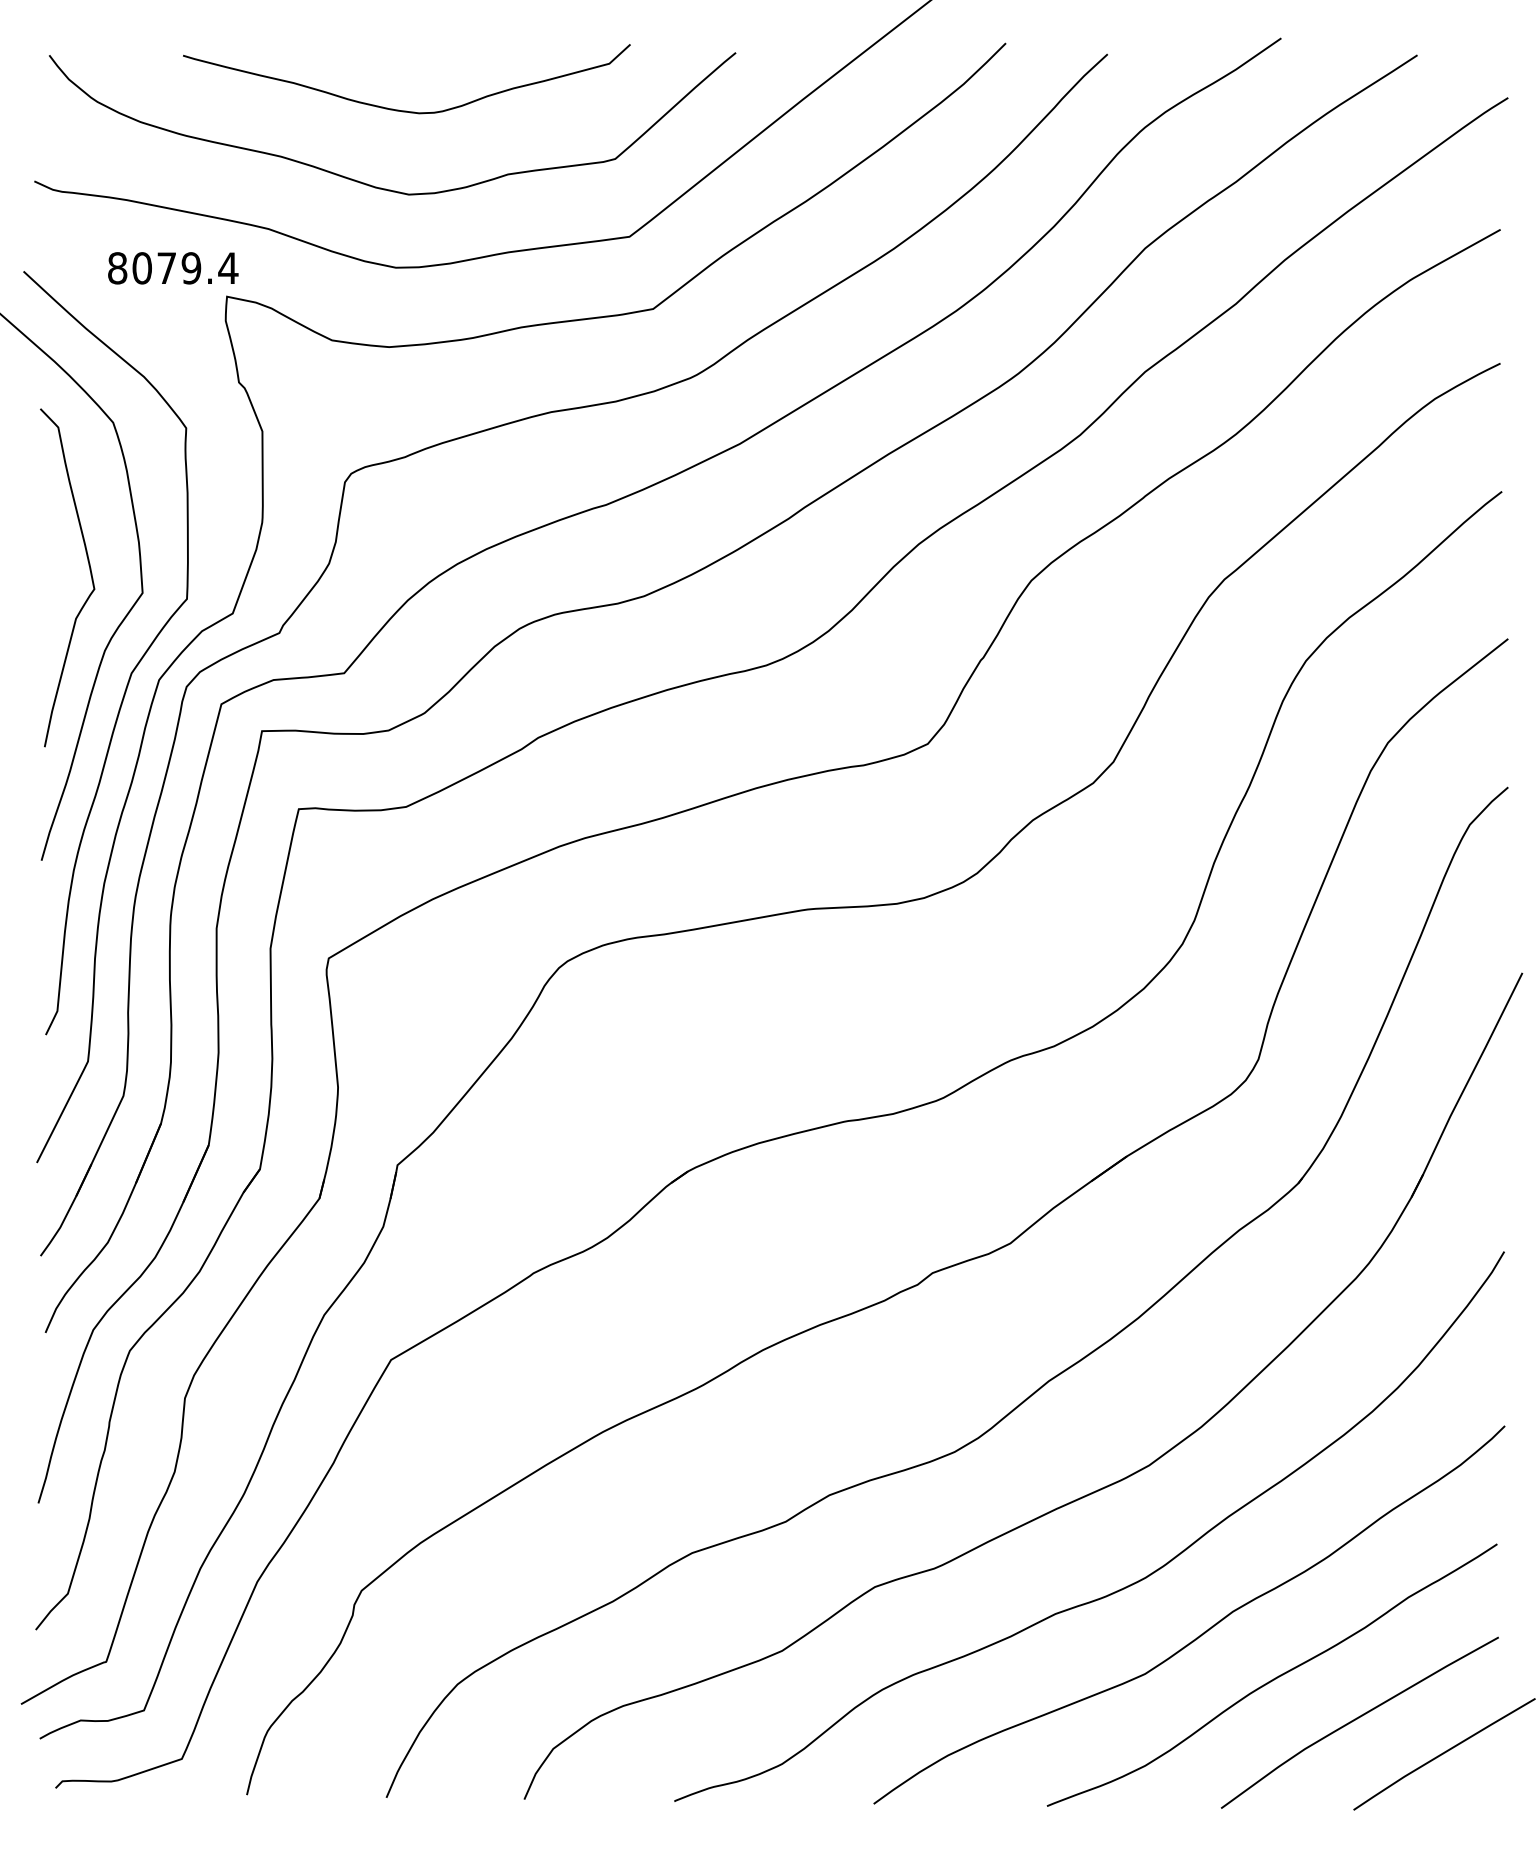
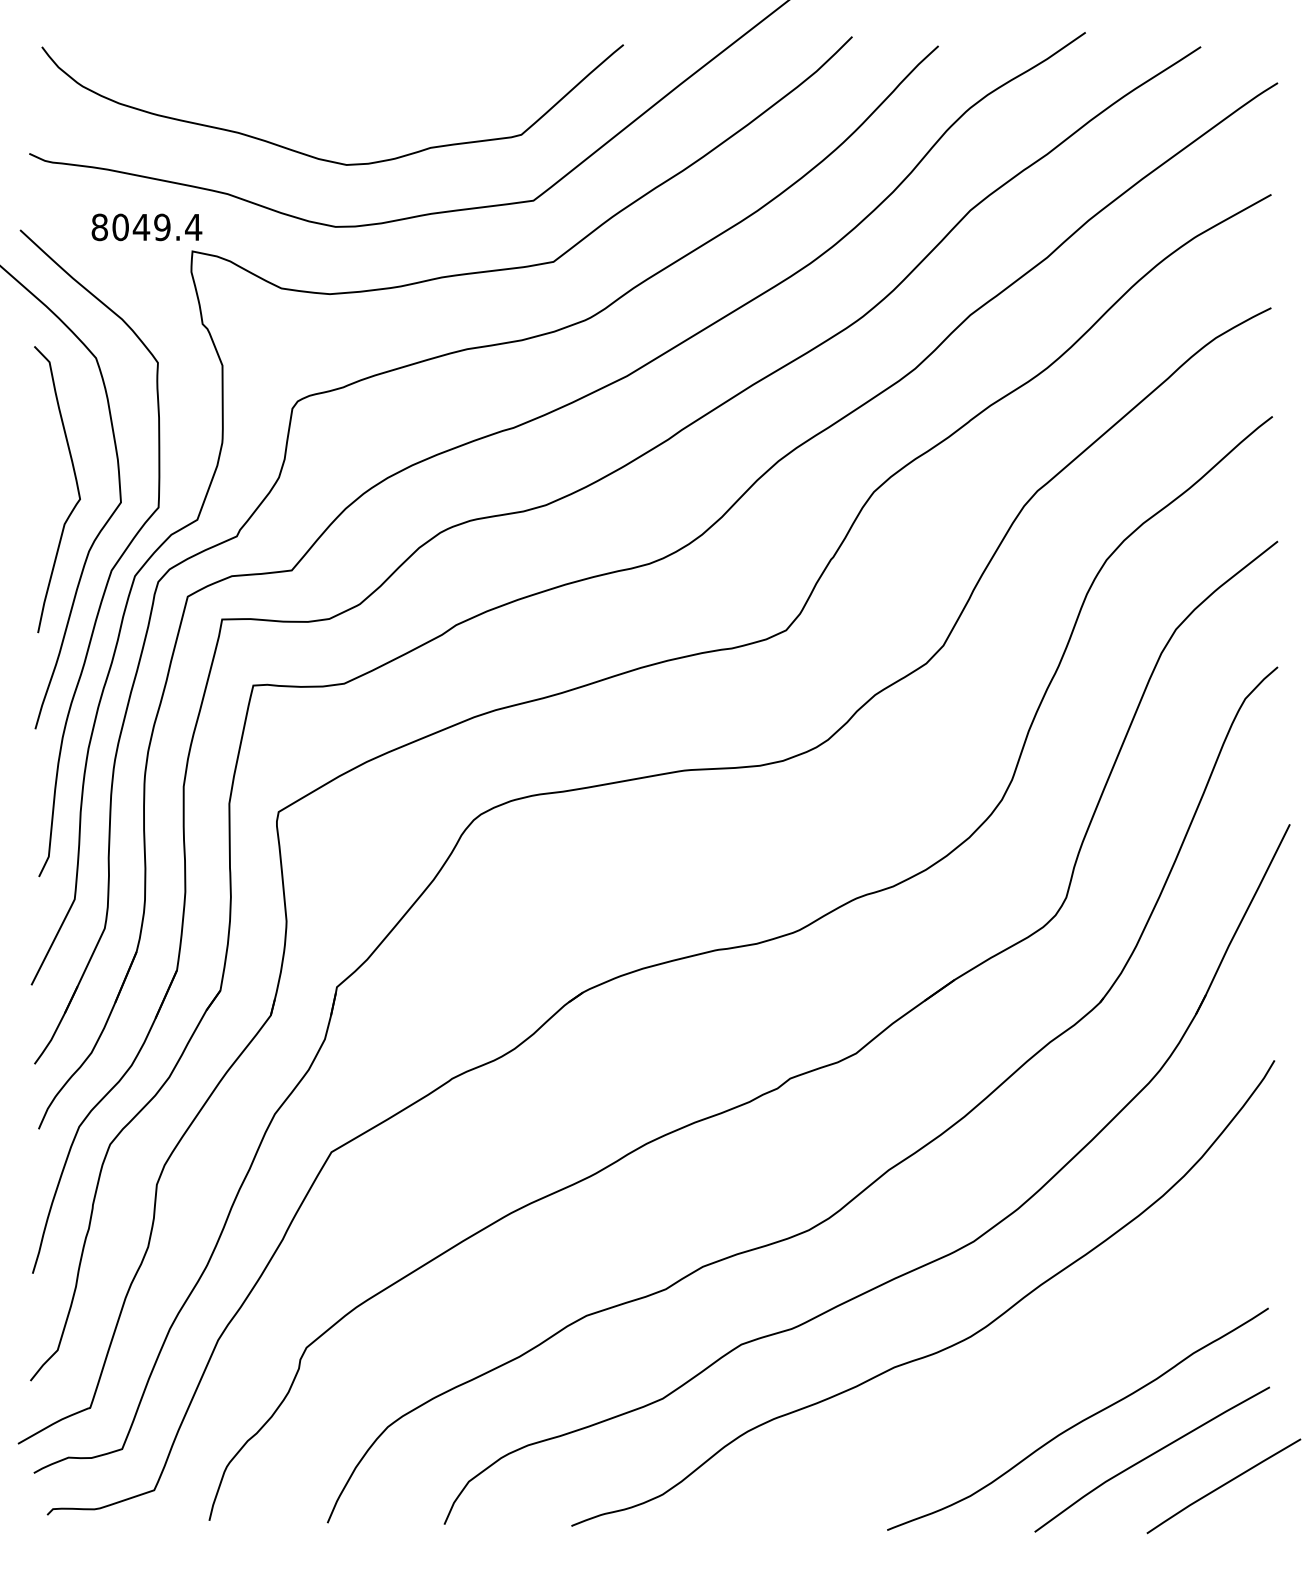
curve: (398, 109) -> (337, 92), removed
text: (166, 268) -> (141, 227), 8079.4 -> 8049.4
curve: (1202, 1632) -> (1018, 1383), removed

